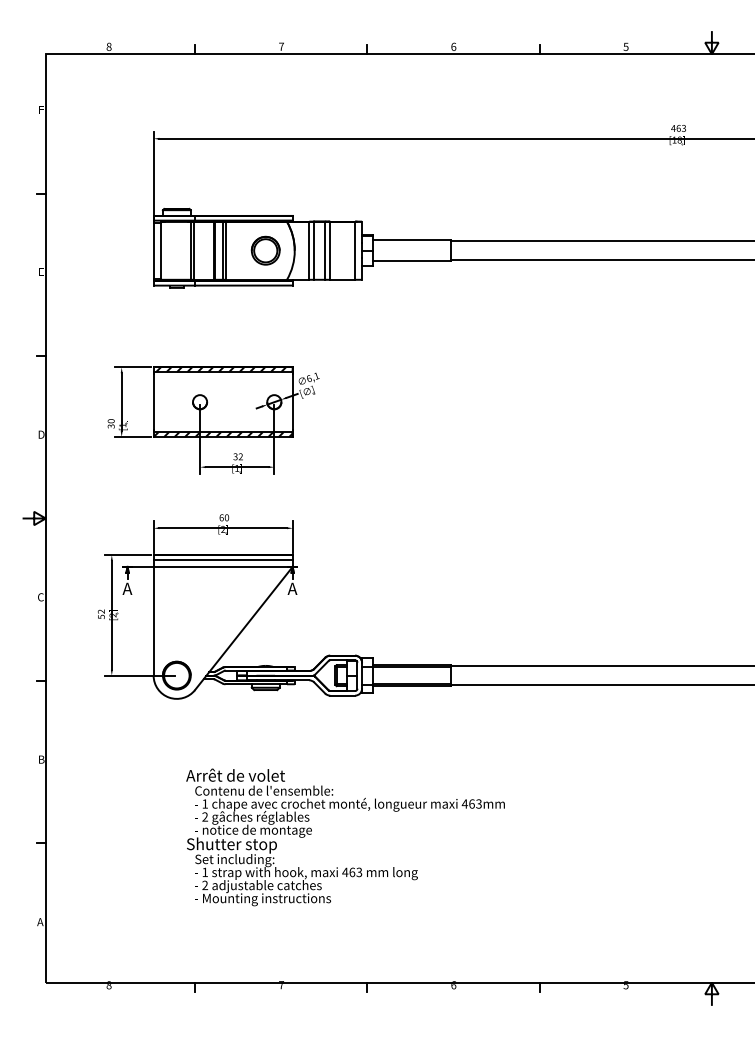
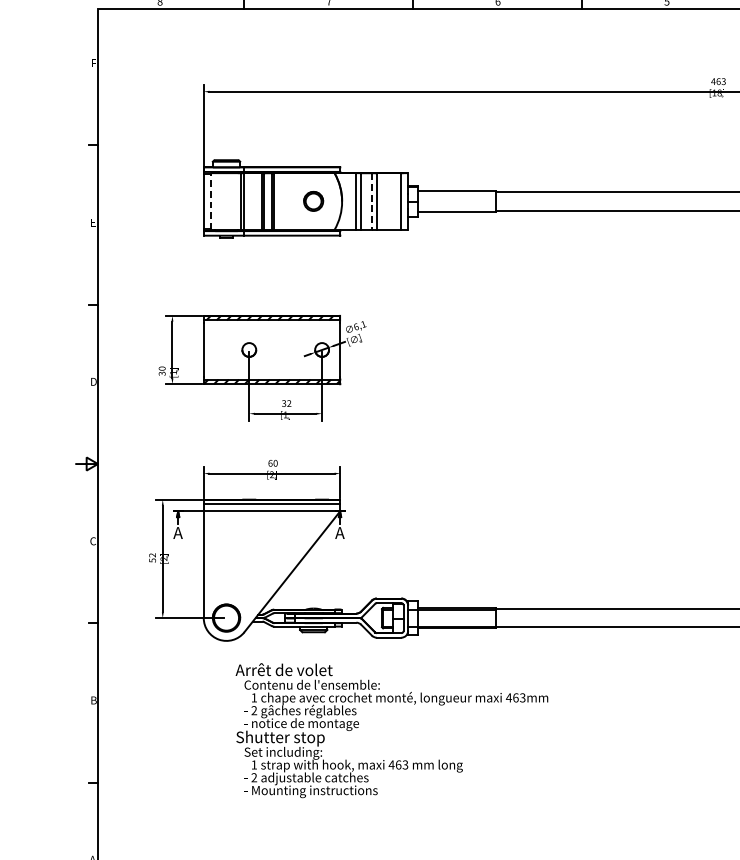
line: (161, 250) -> (211, 201), solid -> dashed
part: (265, 250) -> (313, 201), size x0.7
line: (325, 251) -> (372, 202), solid -> dashed
text: (345, 837) -> (391, 730), moved

